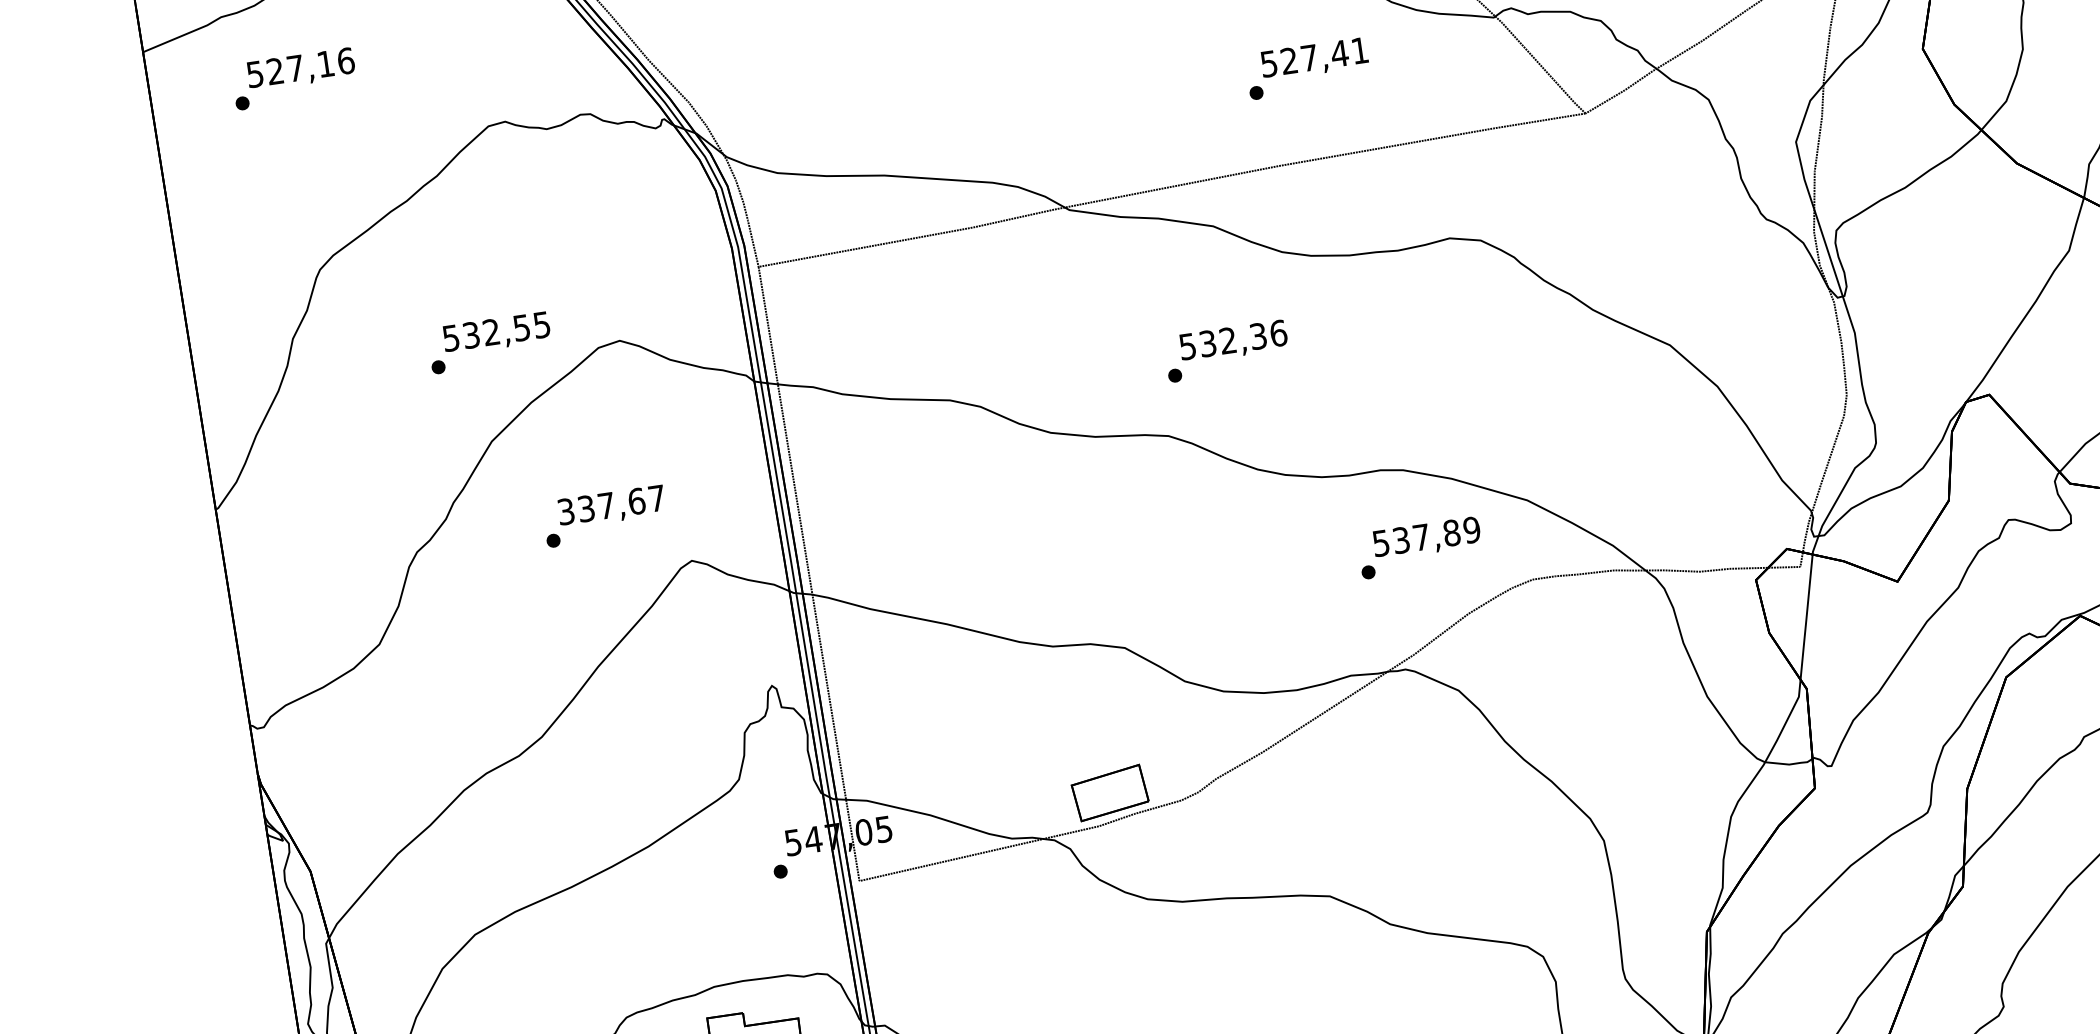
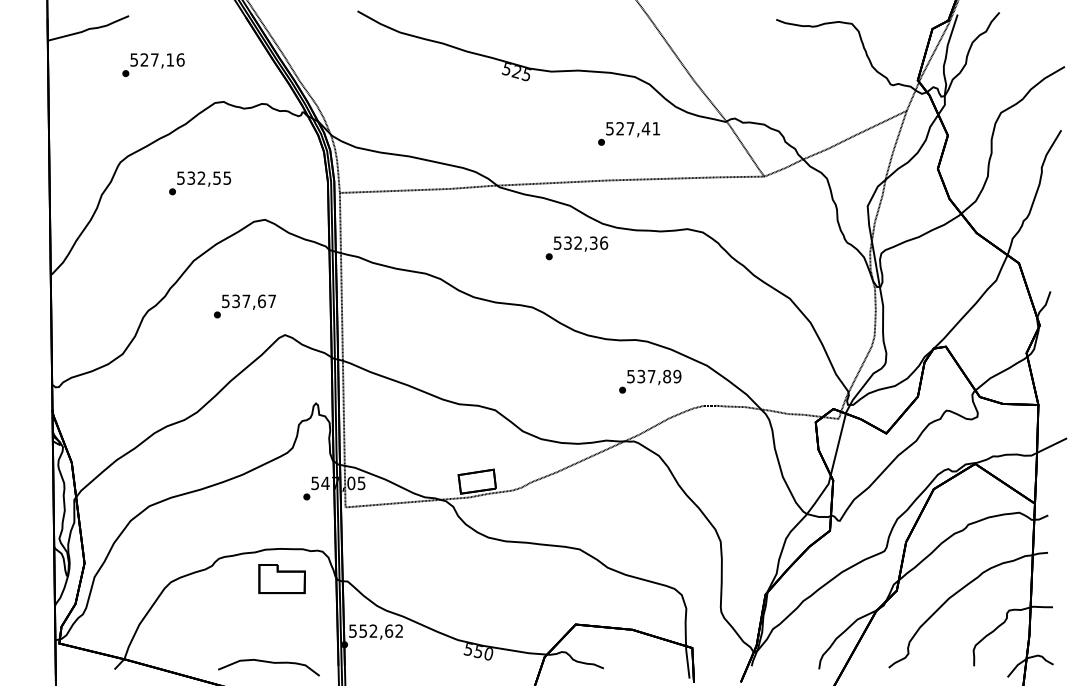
text: (294, 77) -> (153, 64), moved
text: (490, 342) -> (200, 183), moved
text: (1226, 351) -> (576, 248), moved
text: (565, 510) -> (225, 300), 337,67 -> 537,67

